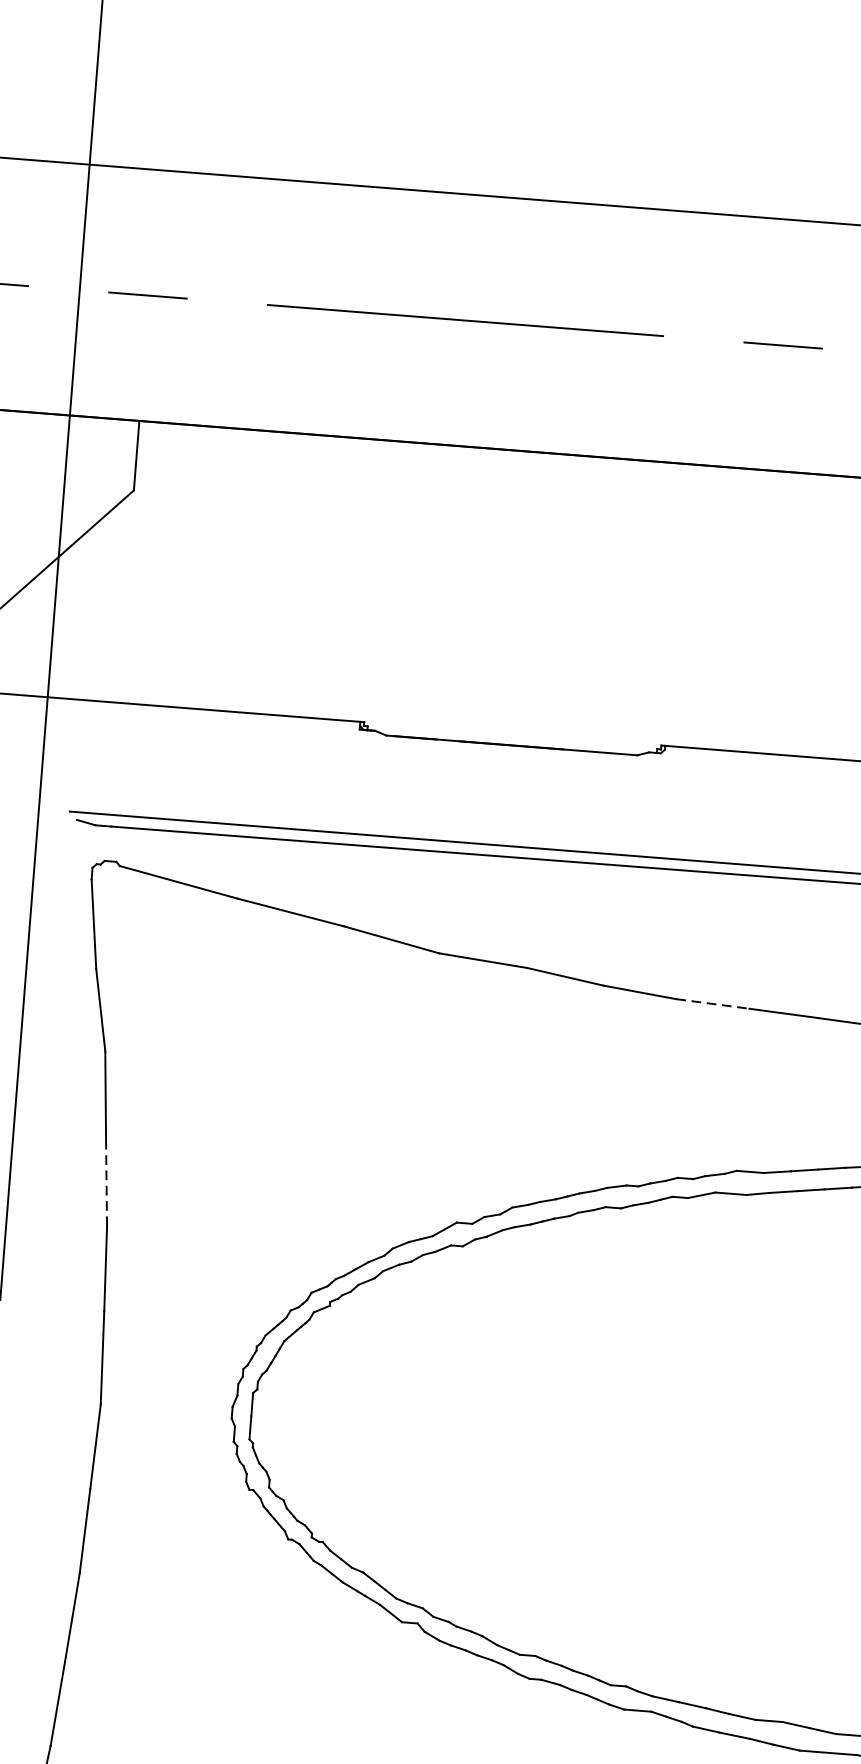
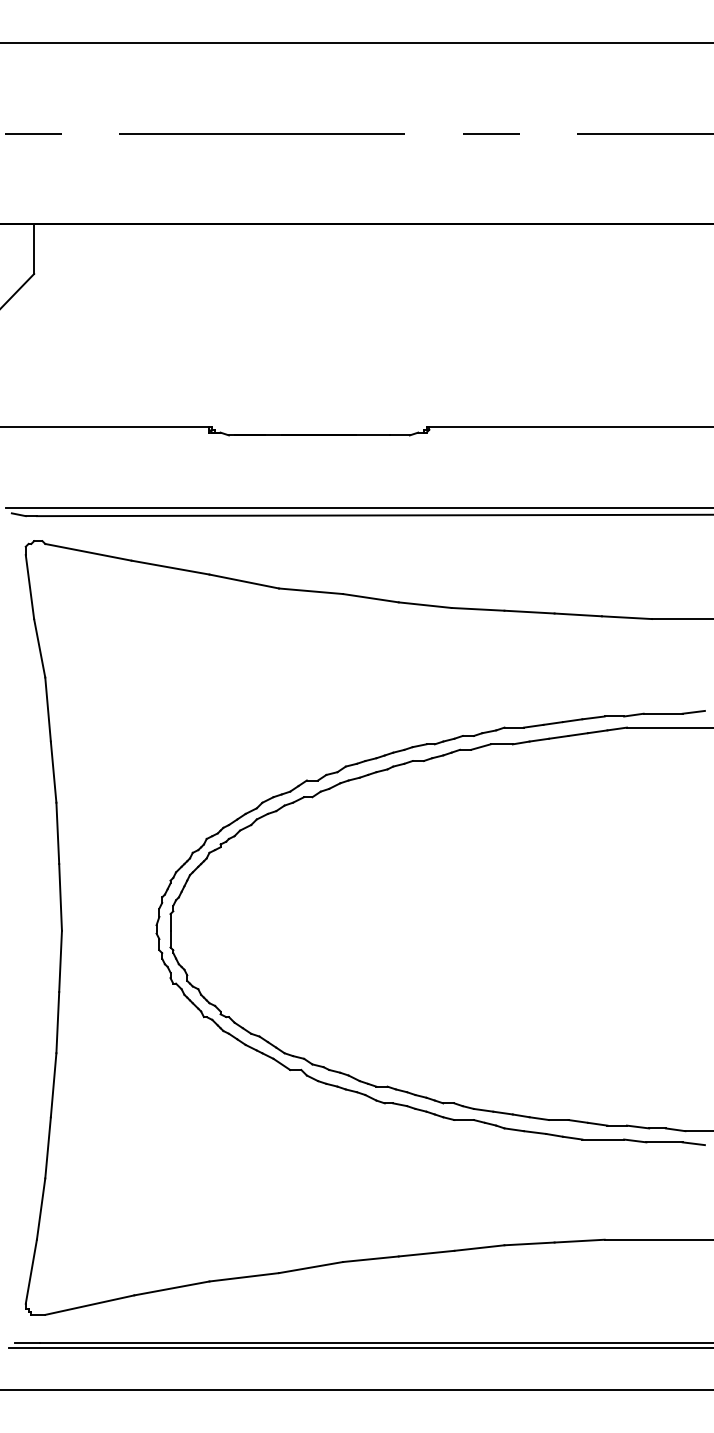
line: (713, 1004) -> (478, 609), dashed -> solid
line: (106, 1183) -> (53, 772), dashed -> solid

